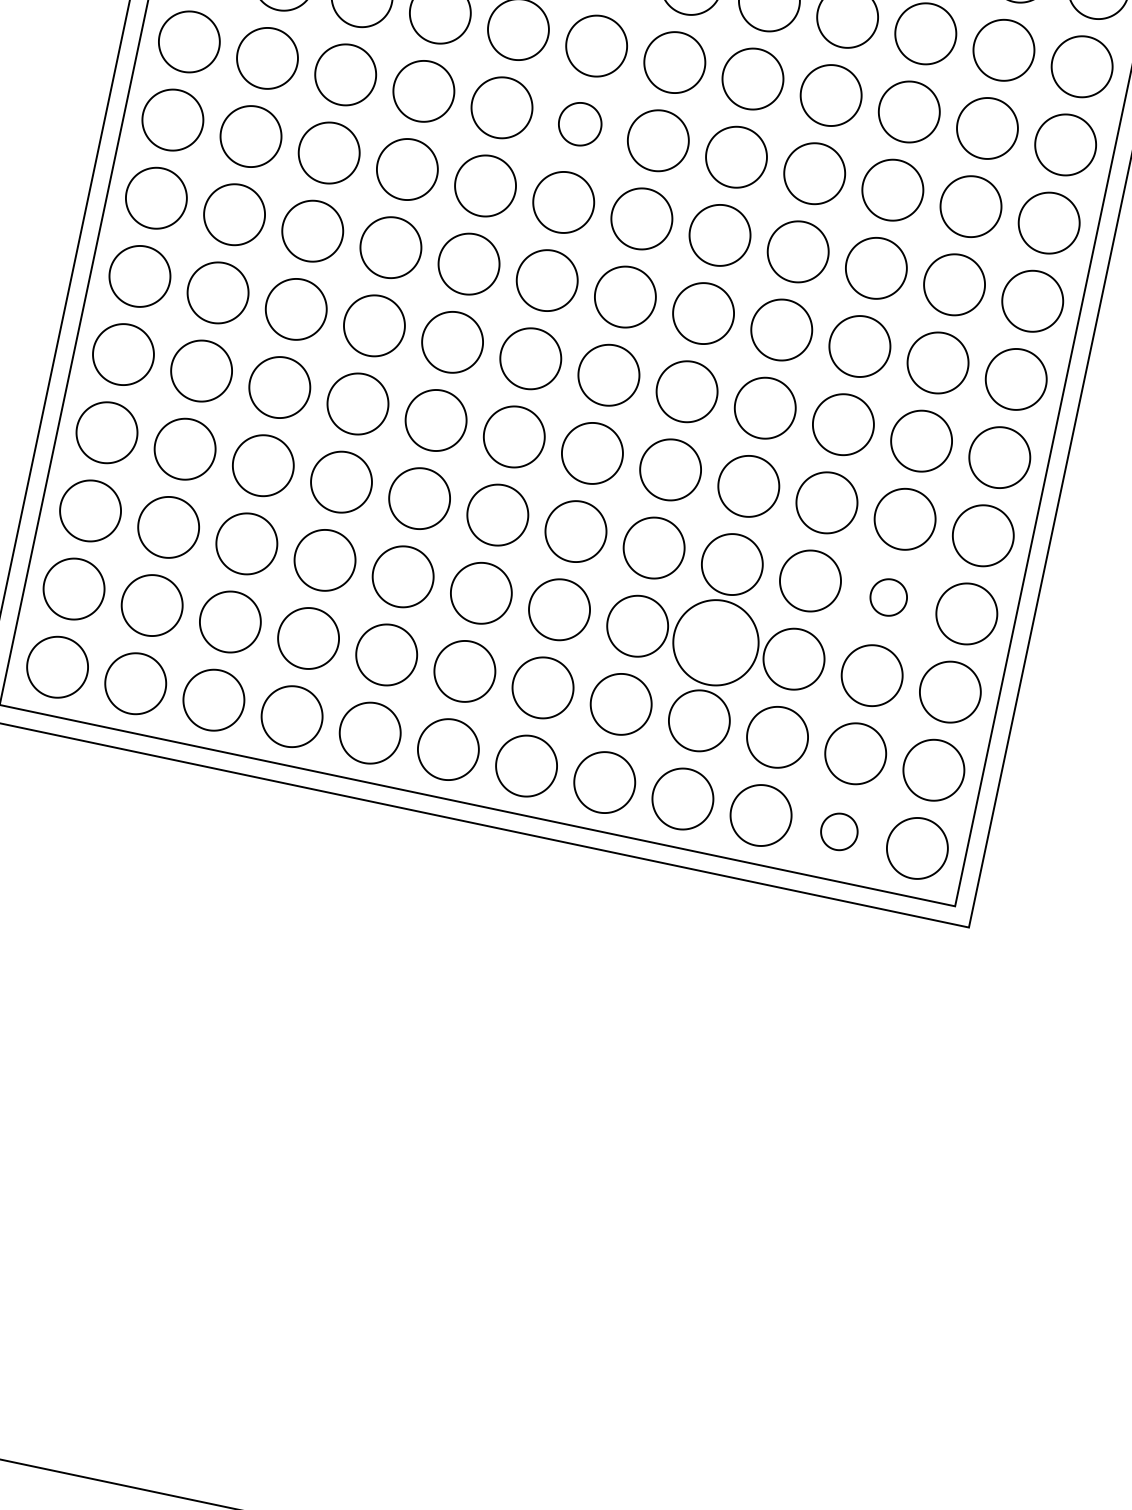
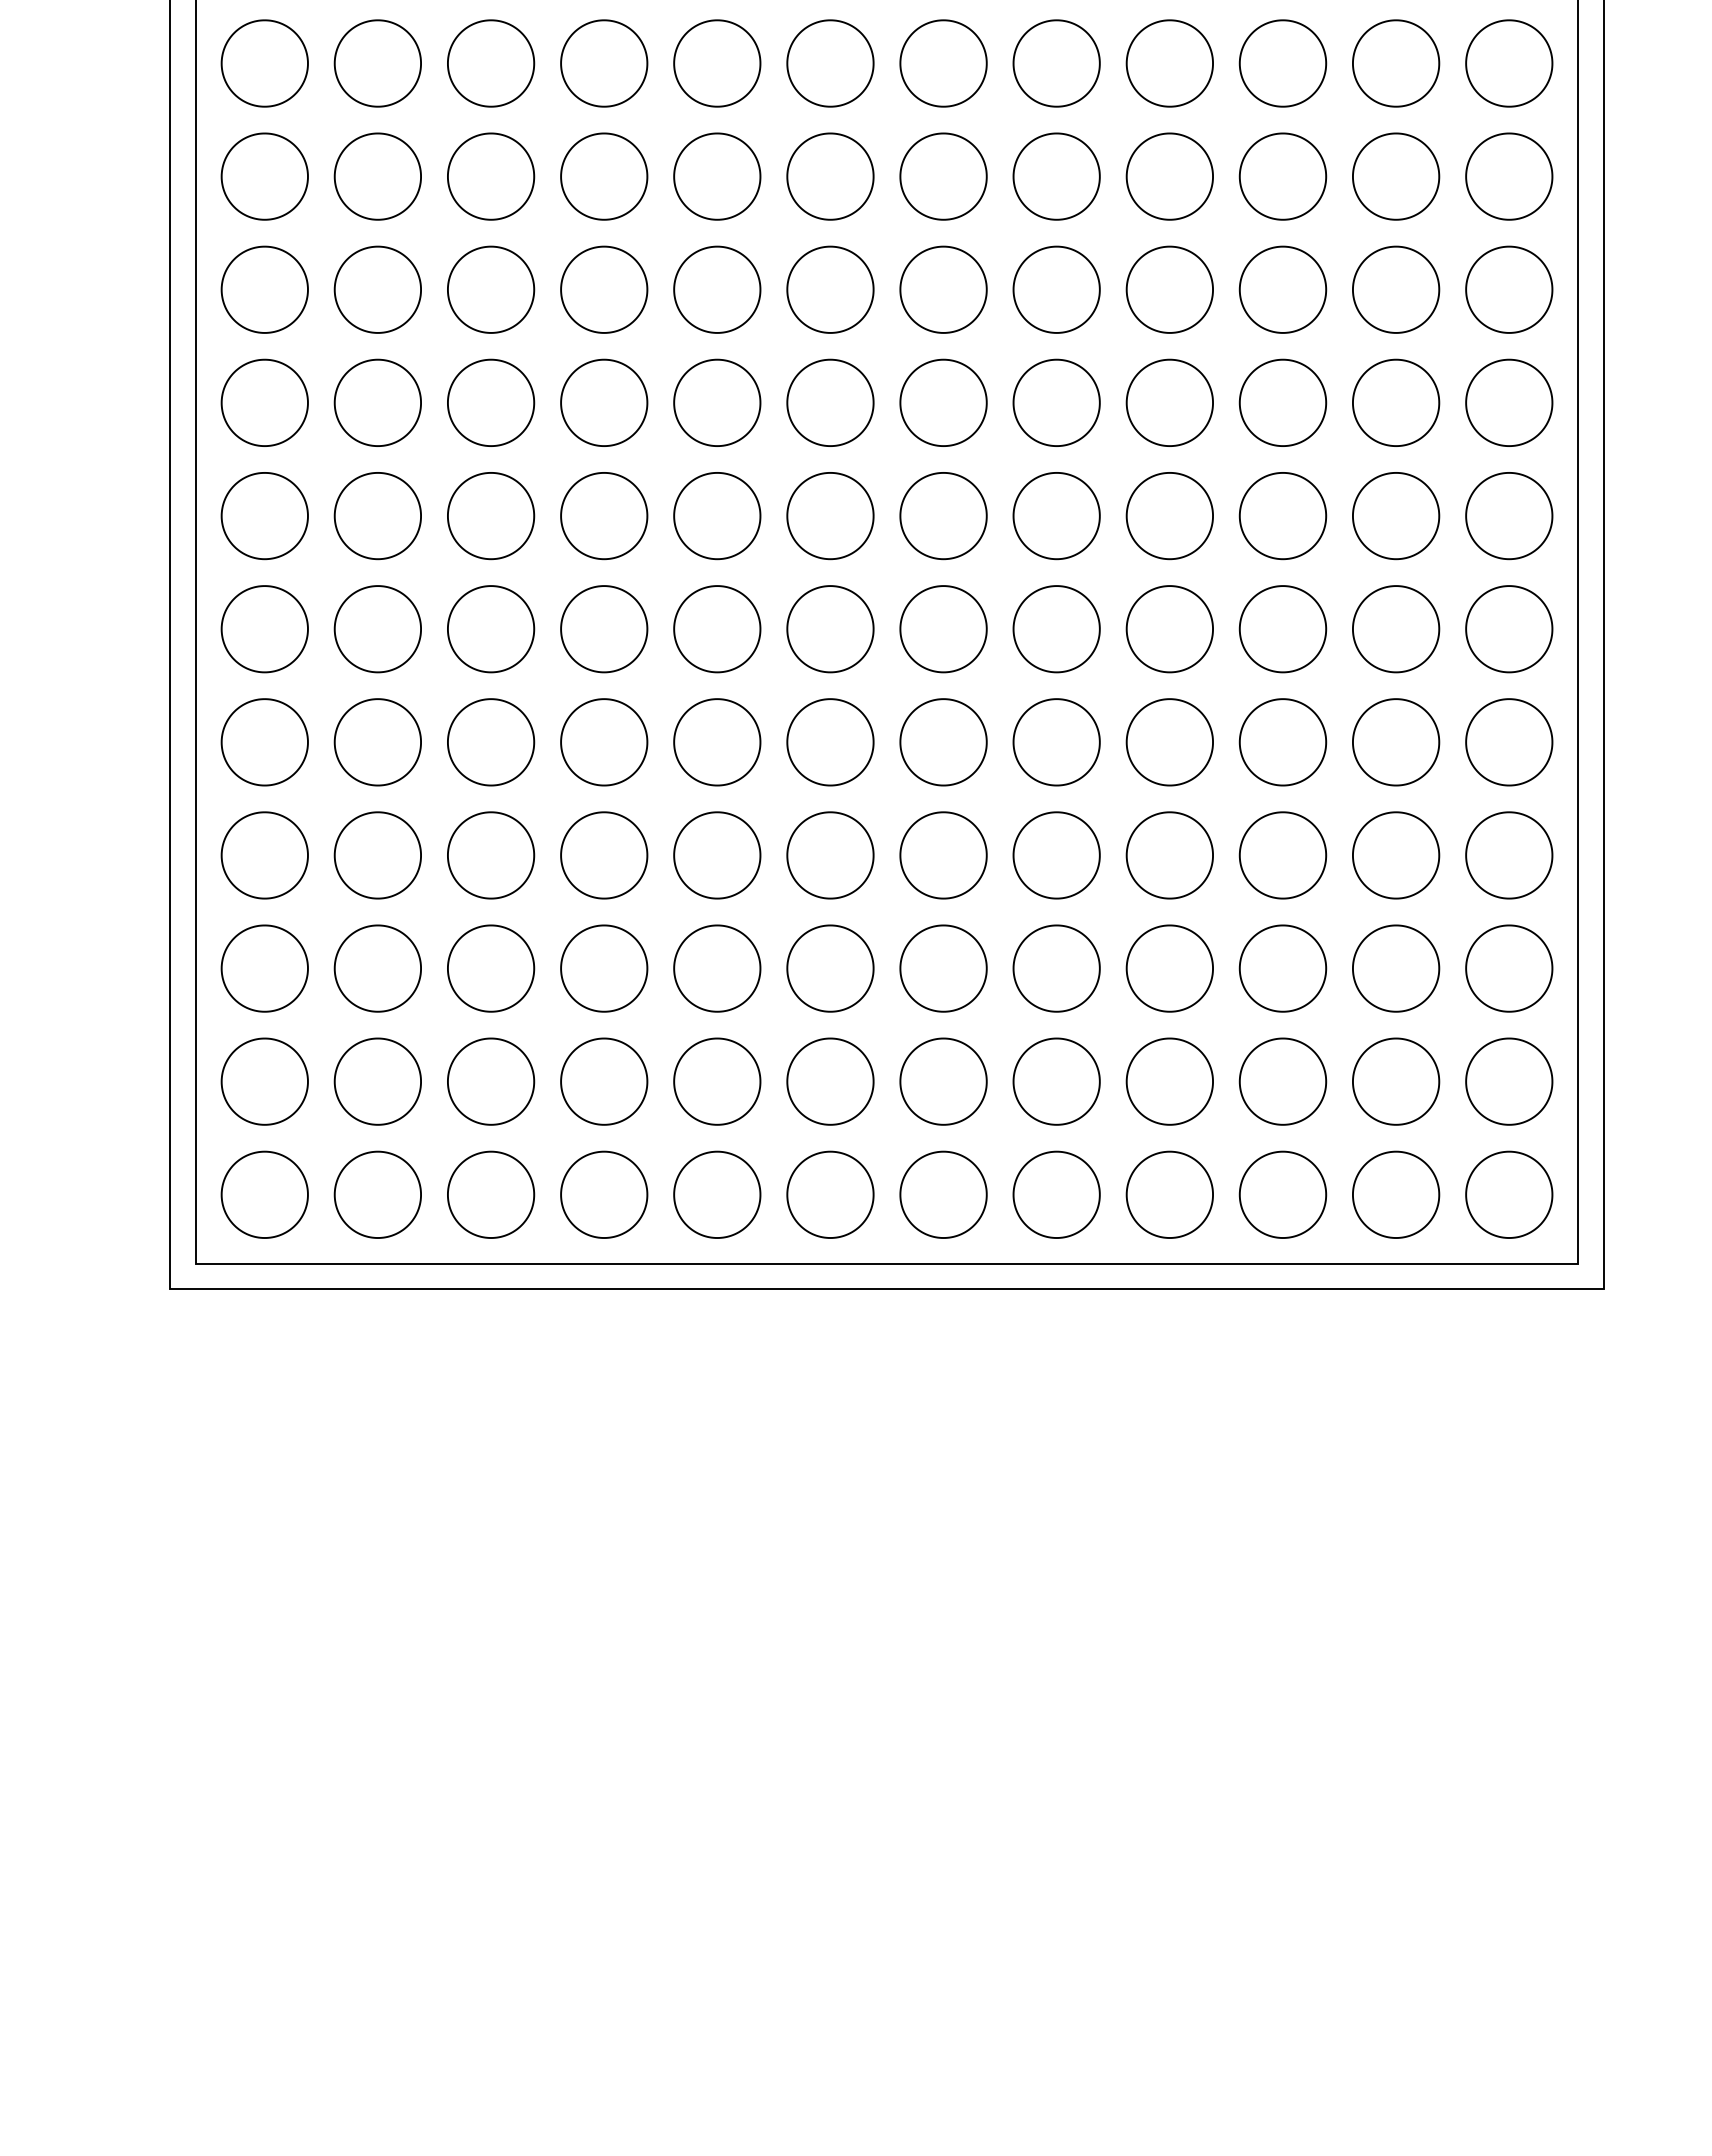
part: (580, 124) -> (830, 289), size x1.43
part: (888, 597) -> (1396, 855), size x1.67
part: (715, 642) -> (1169, 968), size x0.71
part: (839, 831) -> (1396, 1194), size x1.67

